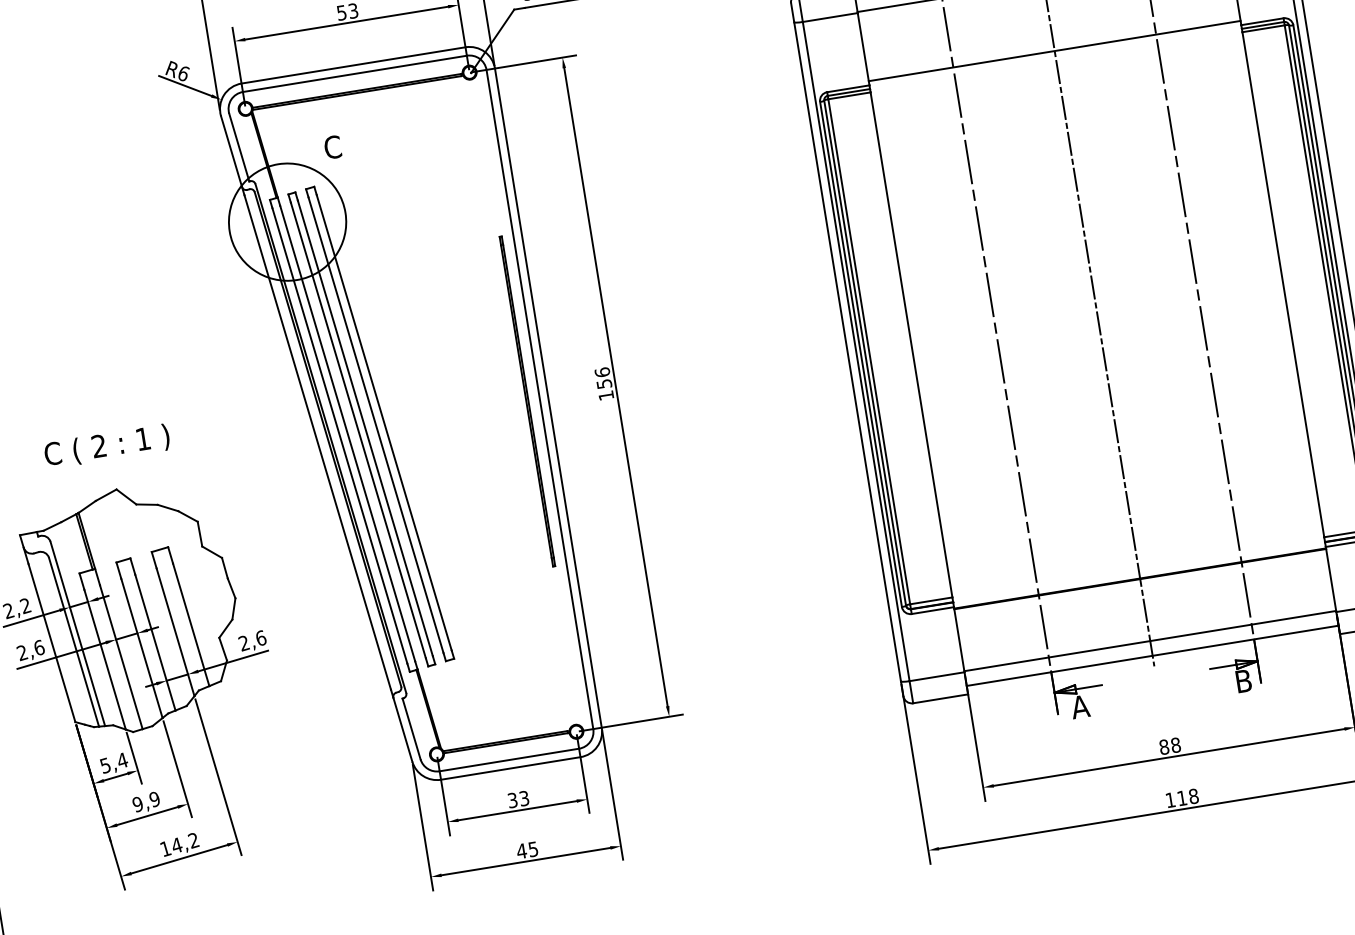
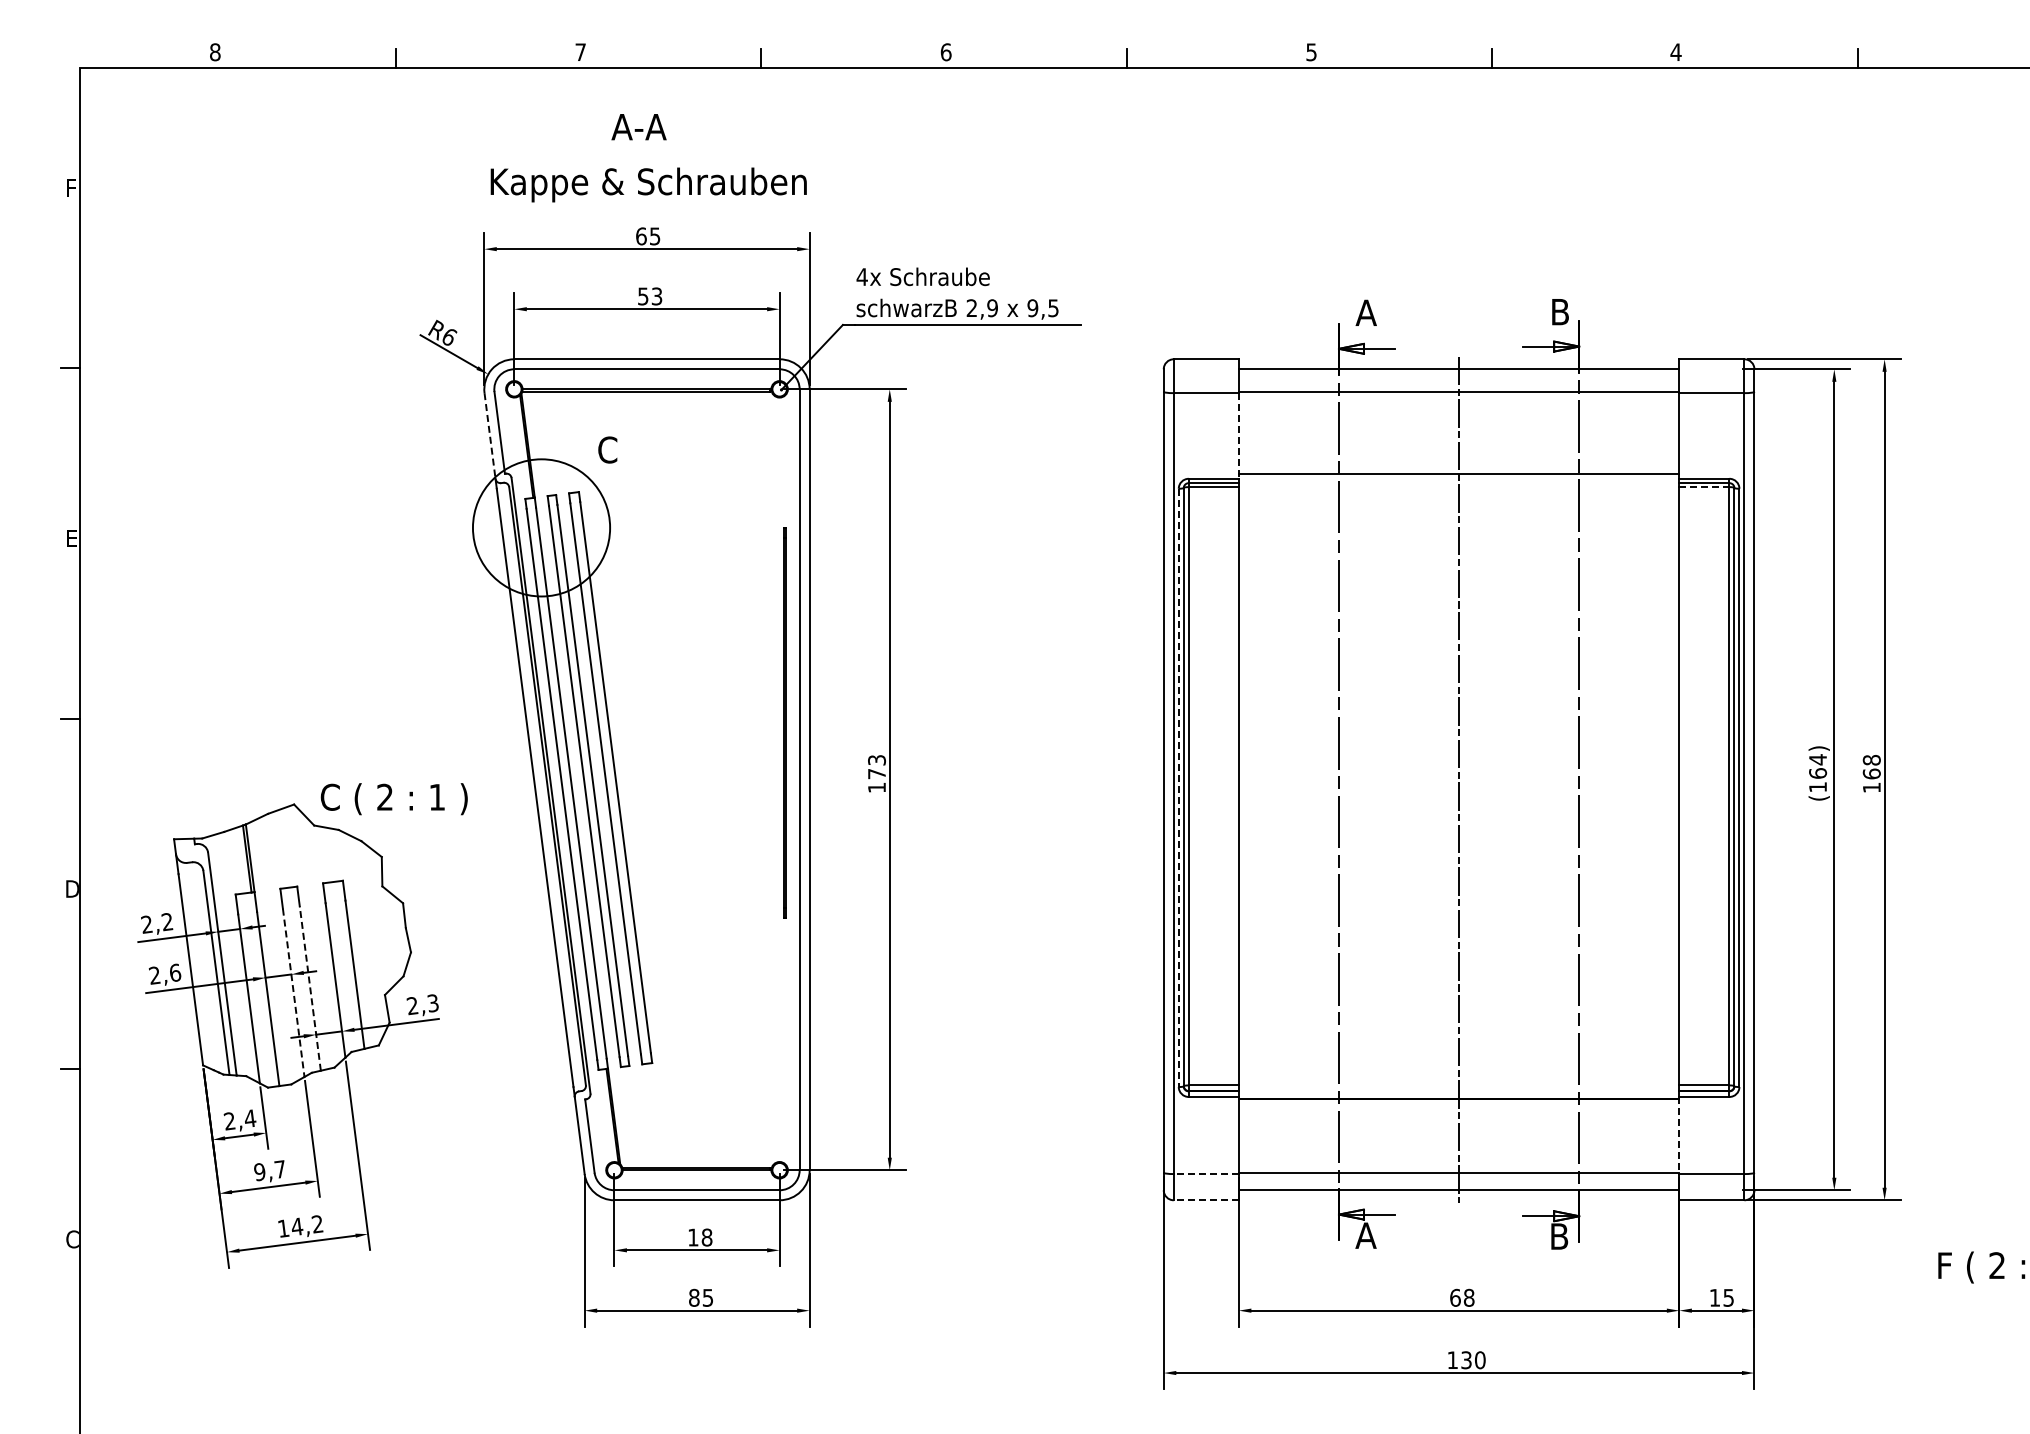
line: (1263, 29) -> (1704, 487), solid -> dashed
line: (863, 48) -> (1238, 435), solid -> dashed
line: (232, 151) -> (490, 436), solid -> dashed
line: (860, 355) -> (1178, 788), solid -> dashed
text: (602, 377) -> (876, 766), 156 -> 173
line: (527, 401) -> (784, 722), moved
text: (106, 446) -> (393, 799), moved
line: (1331, 579) -> (1679, 1135), solid -> dashed
text: (261, 638) -> (433, 1003), 2,6 -> 2,3
line: (155, 642) -> (310, 988), solid -> dashed
line: (141, 648) -> (293, 992), solid -> dashed
line: (937, 677) -> (1206, 1174), solid -> dashed
line: (940, 698) -> (1206, 1200), solid -> dashed
text: (1164, 746) -> (1455, 1297), 88 -> 68
text: (105, 765) -> (229, 1121), 5,4 -> 2,4
text: (1188, 797) -> (1473, 1360), 118 -> 130
text: (154, 799) -> (279, 1169), 9,9 -> 9,7
text: (518, 799) -> (700, 1237), 33 -> 18
text: (521, 851) -> (693, 1297), 45 -> 85

